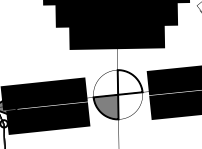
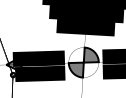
fill: (128, 80) -> (90, 54), added

